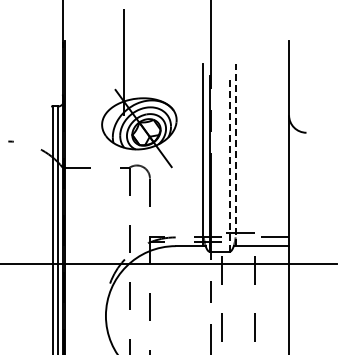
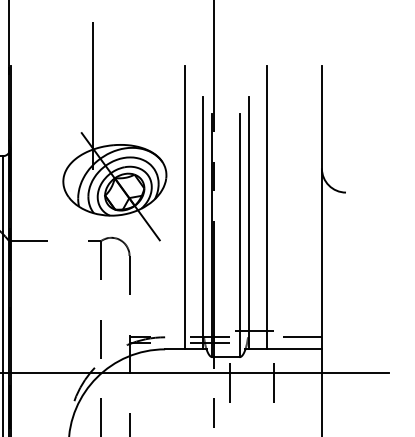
line: (190, 143) -> (185, 207), added
line: (249, 143) -> (267, 207), added
line: (236, 154) -> (249, 222), dashed -> solid
line: (229, 163) -> (239, 235), dashed -> solid

